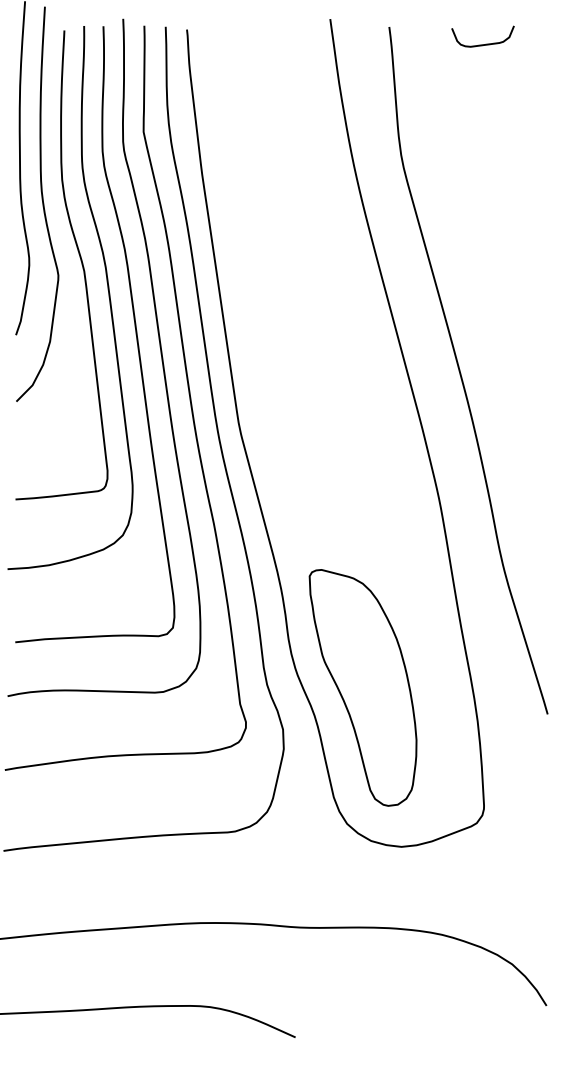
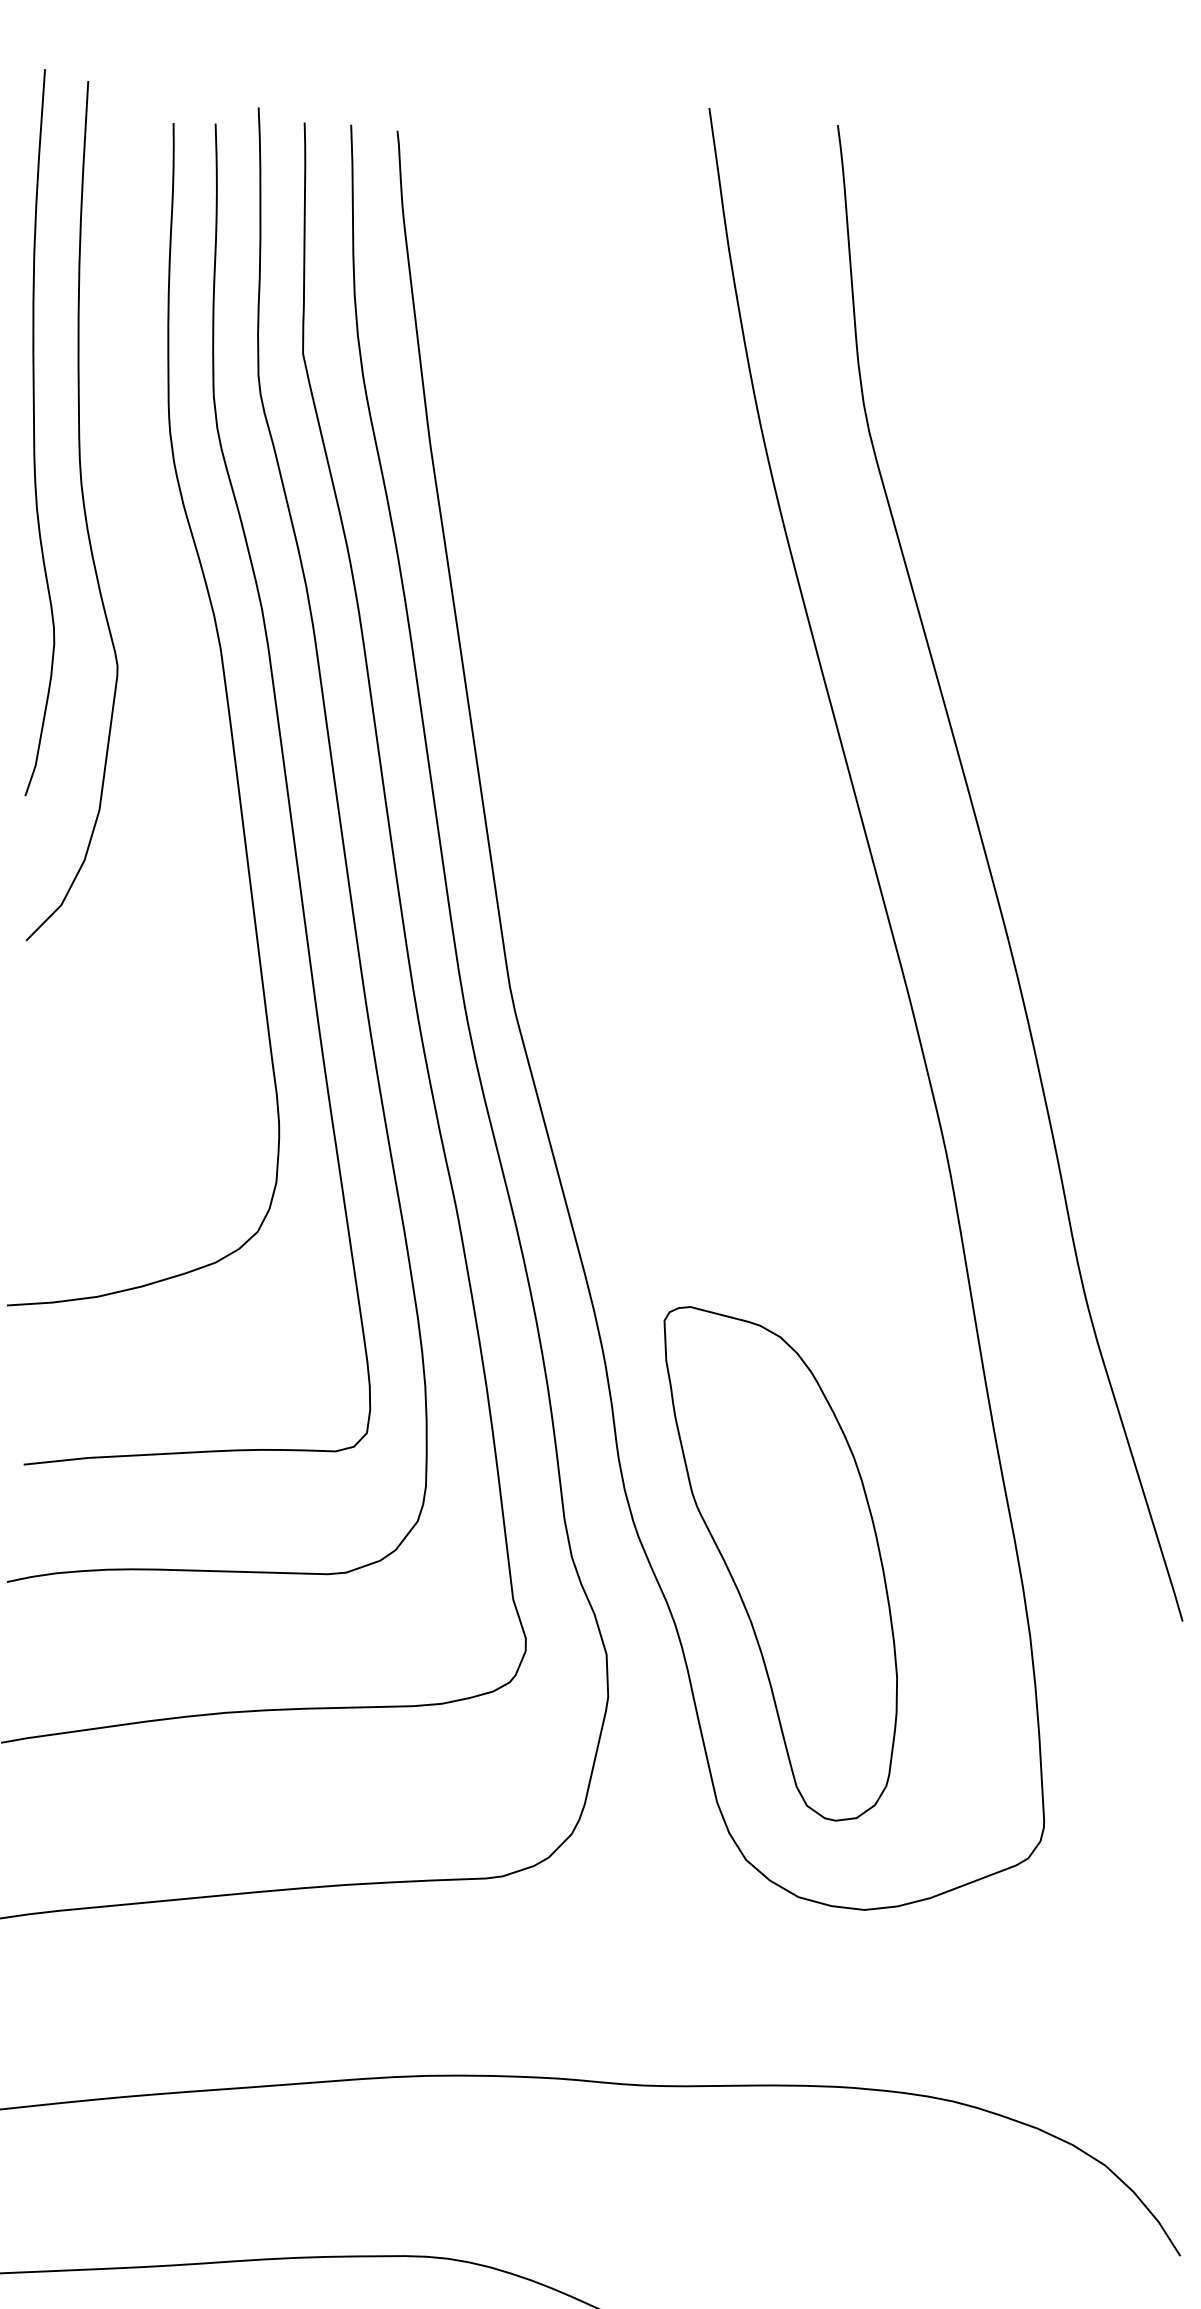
curve: (482, 44) -> (1040, 163), removed
curve: (80, 261) -> (165, 635), removed

